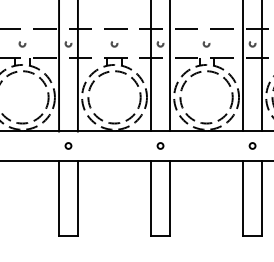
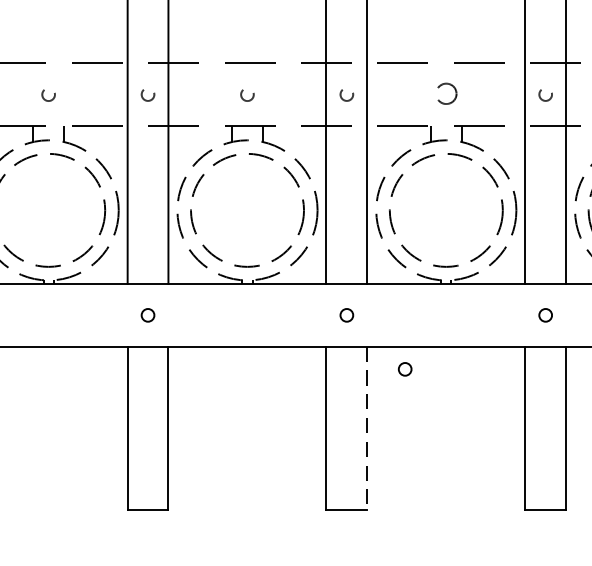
circle: (206, 44) -> (446, 96), size x1.6
circle: (187, 170) -> (405, 368), added
line: (169, 198) -> (366, 428), solid -> dashed

